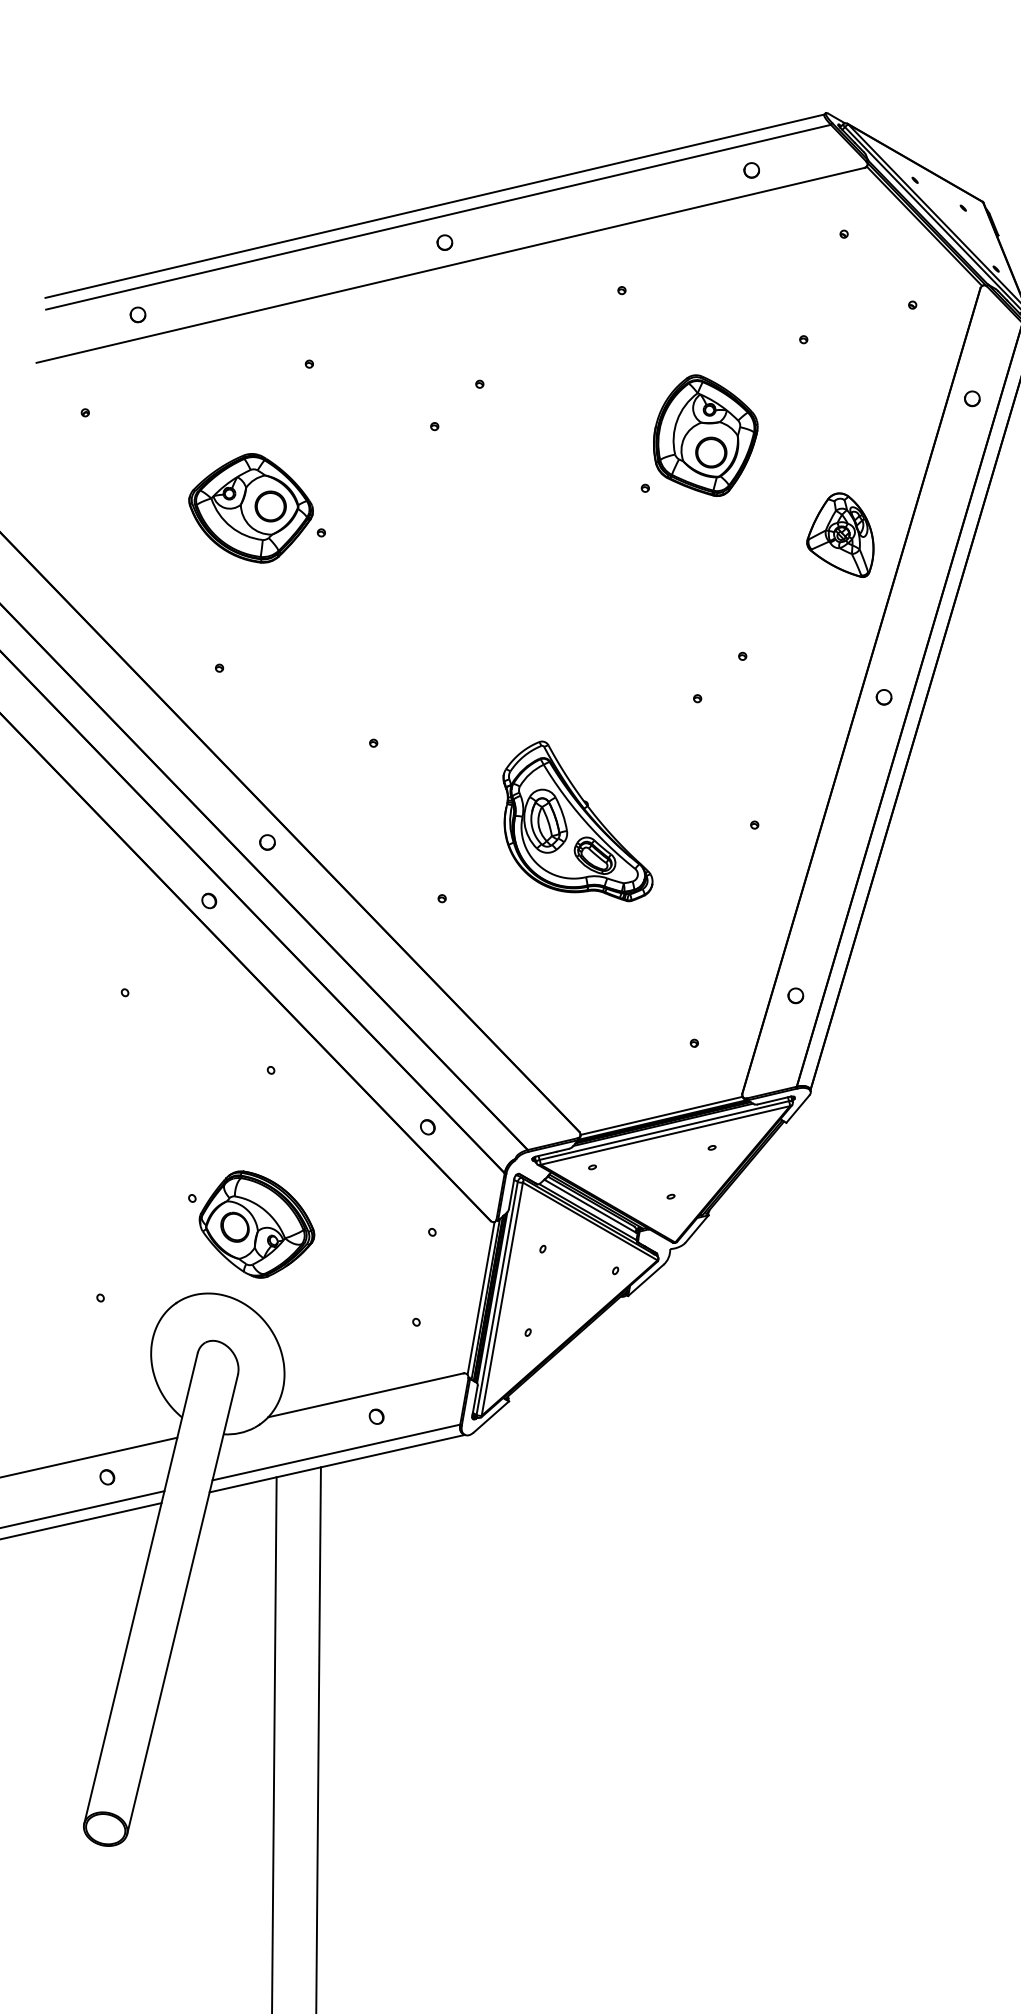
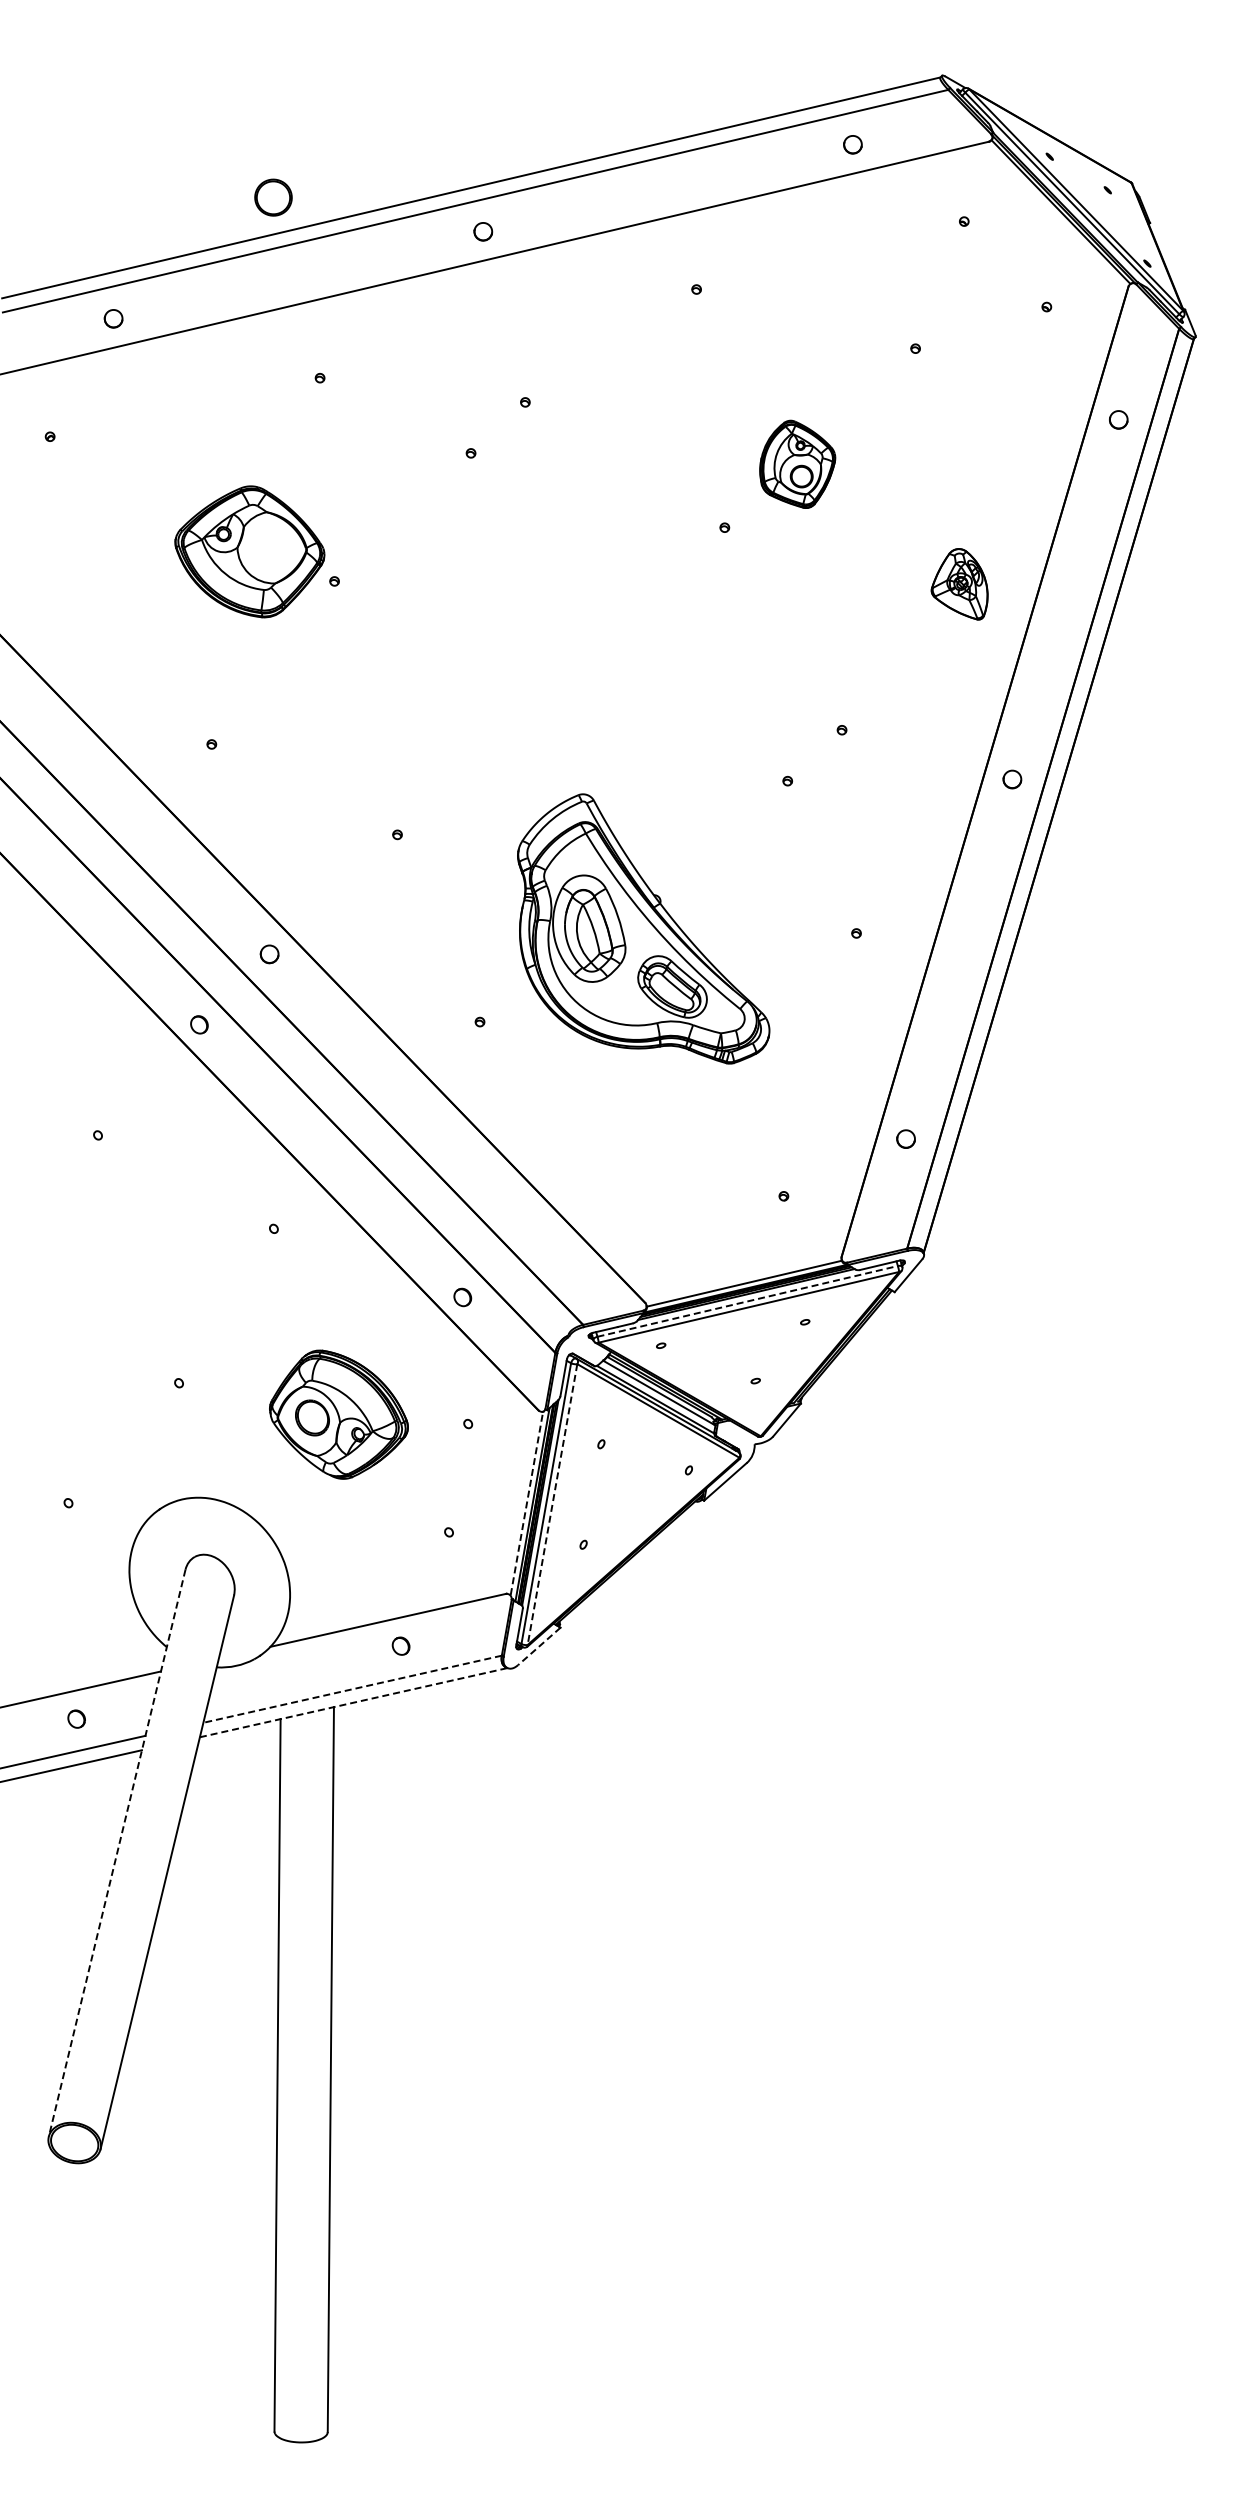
part: (705, 435) -> (797, 464), size x0.6
part: (270, 506) -> (273, 197), moved
part: (840, 535) -> (959, 584), size x0.7
part: (577, 820) -> (643, 928), size x1.4
line: (665, 1130) -> (748, 1301), solid -> dashed
part: (256, 1224) -> (338, 1414), moved
line: (481, 1297) -> (527, 1502), solid -> dashed
line: (502, 1299) -> (552, 1504), solid -> dashed
line: (491, 1417) -> (539, 1646), solid -> dashed
line: (336, 1452) -> (352, 1689), solid -> dashed
line: (337, 1463) -> (353, 1702), solid -> dashed
line: (141, 1588) -> (117, 1853), solid -> dashed

